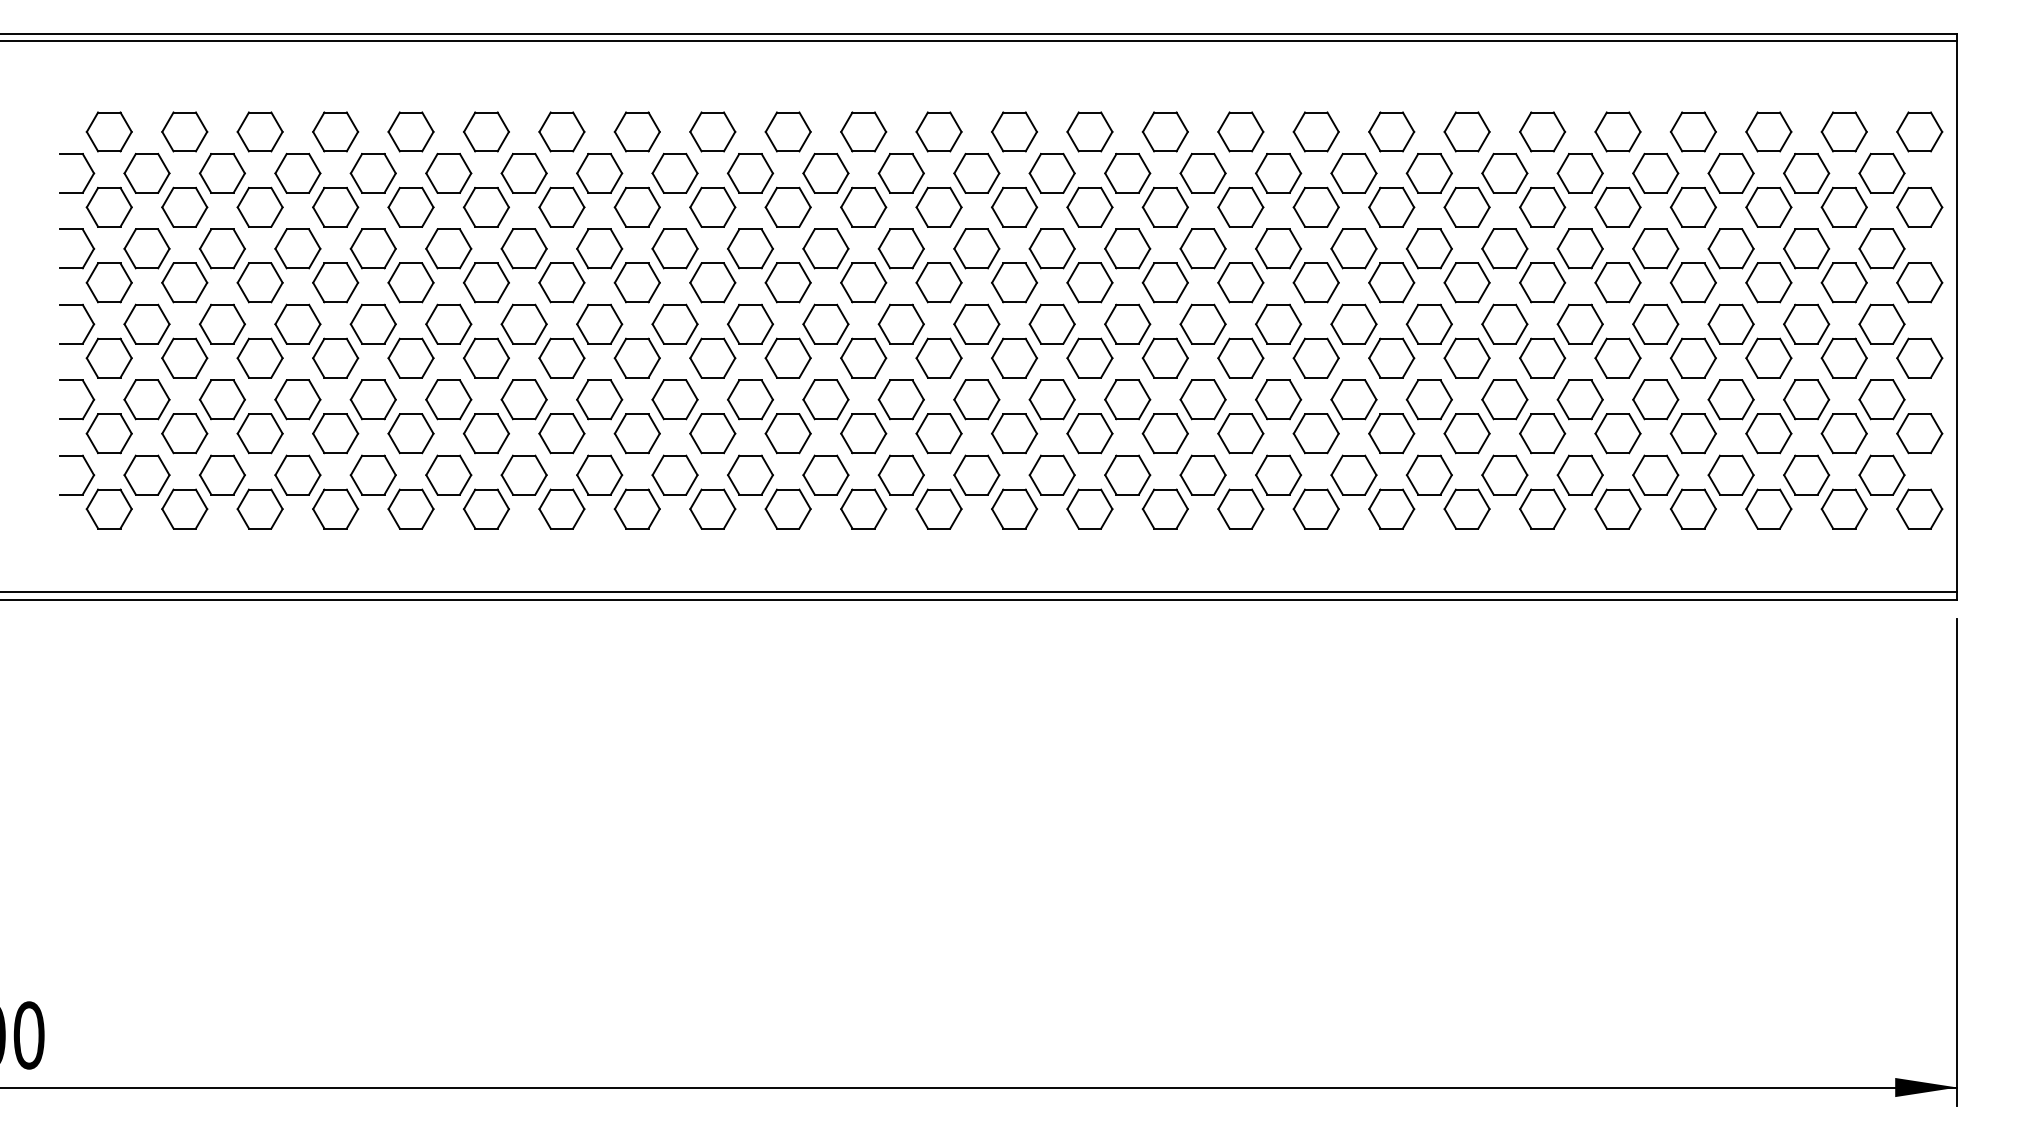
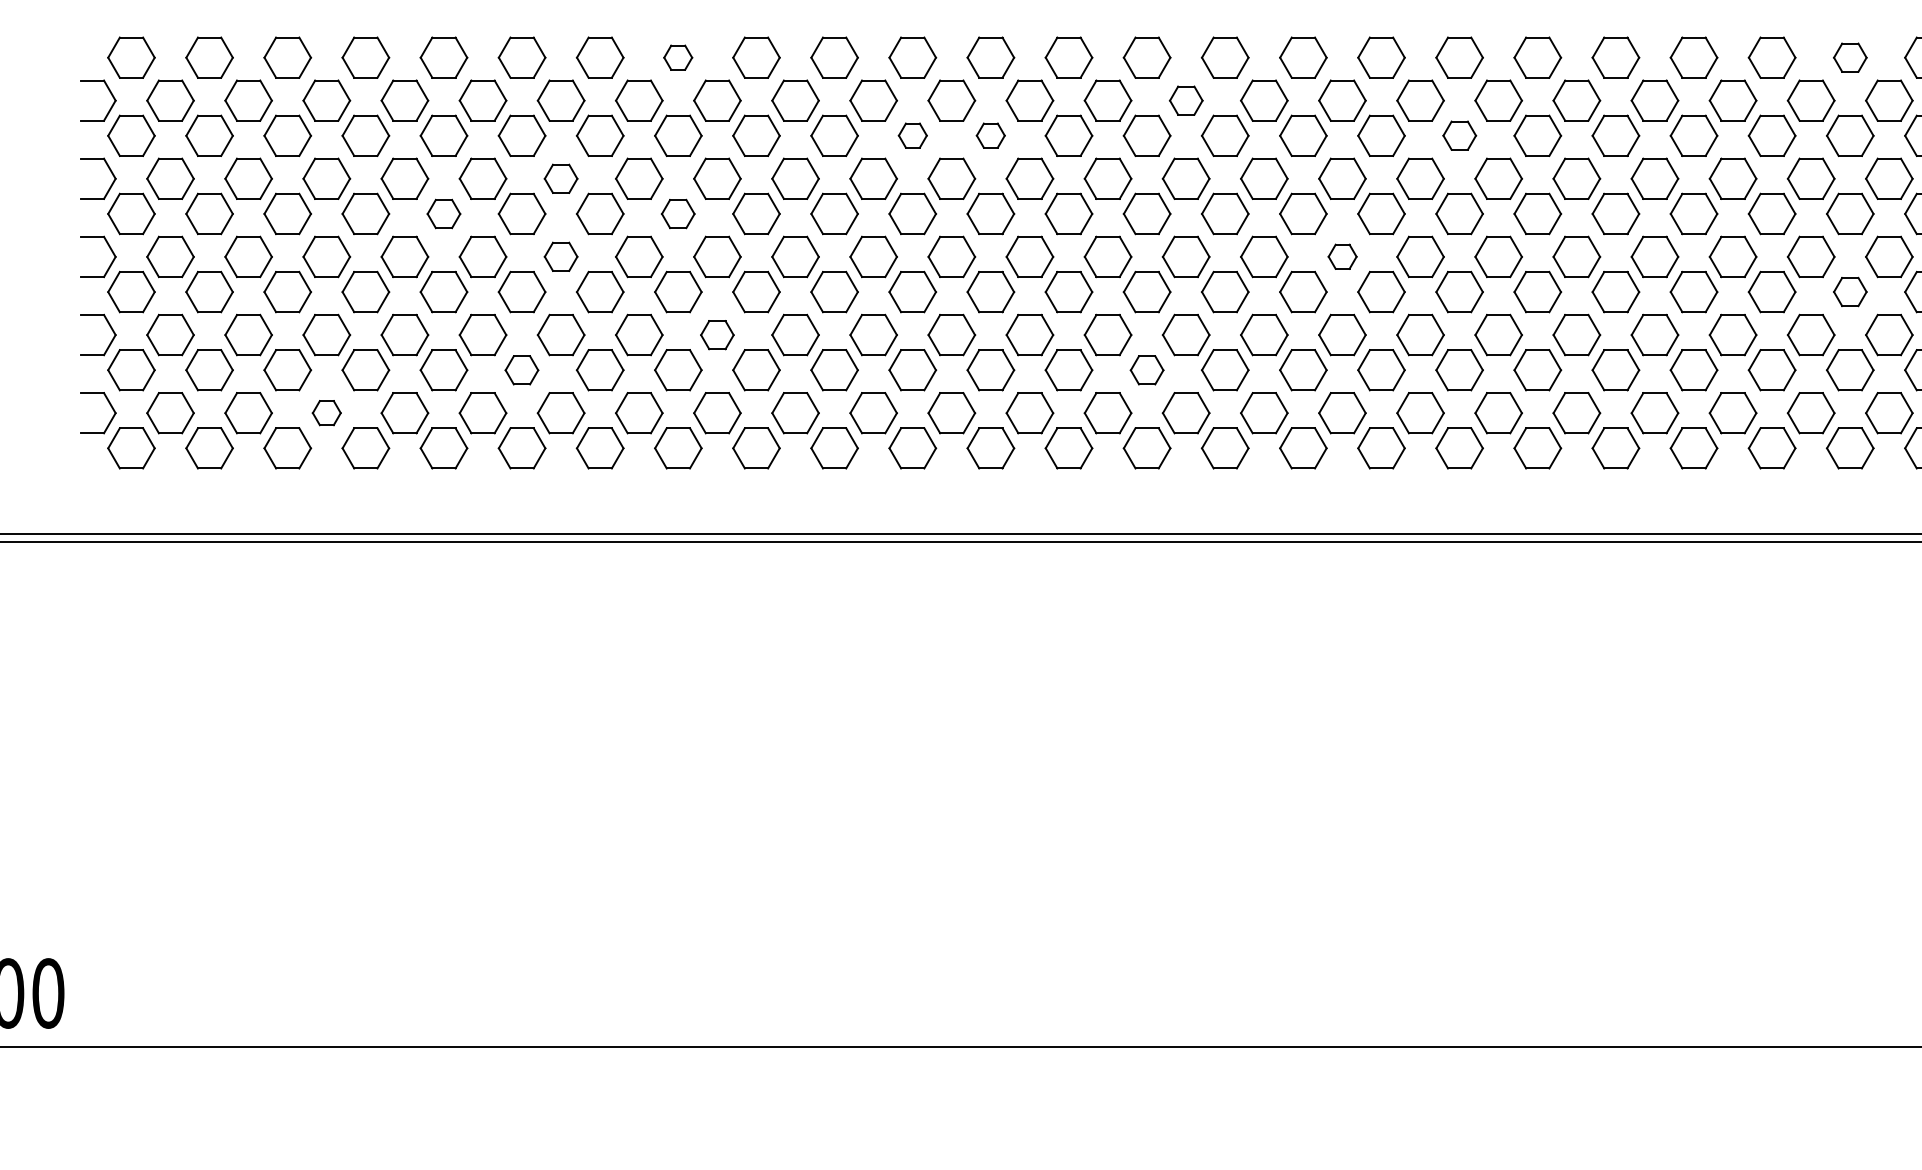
part: (636, 131) -> (677, 57), size x0.6
part: (1768, 131) -> (1849, 57), size x0.7
part: (1127, 173) -> (1186, 100), size x0.7
part: (863, 206) -> (912, 134), size x0.6
part: (938, 206) -> (990, 134), size x0.6
part: (1391, 206) -> (1459, 134), size x0.7
part: (523, 248) -> (560, 178), size x0.7
part: (410, 282) -> (443, 213), size x0.7
part: (636, 282) -> (677, 213), size x0.7
part: (523, 323) -> (560, 256), size x0.7
part: (1278, 323) -> (1342, 256), size x0.6
part: (1768, 357) -> (1849, 291), size x0.7
part: (674, 399) -> (716, 334), size x0.7
part: (485, 433) -> (521, 370), size x0.7
part: (1089, 433) -> (1146, 370), size x0.7
part: (297, 474) -> (326, 412), size x0.6

